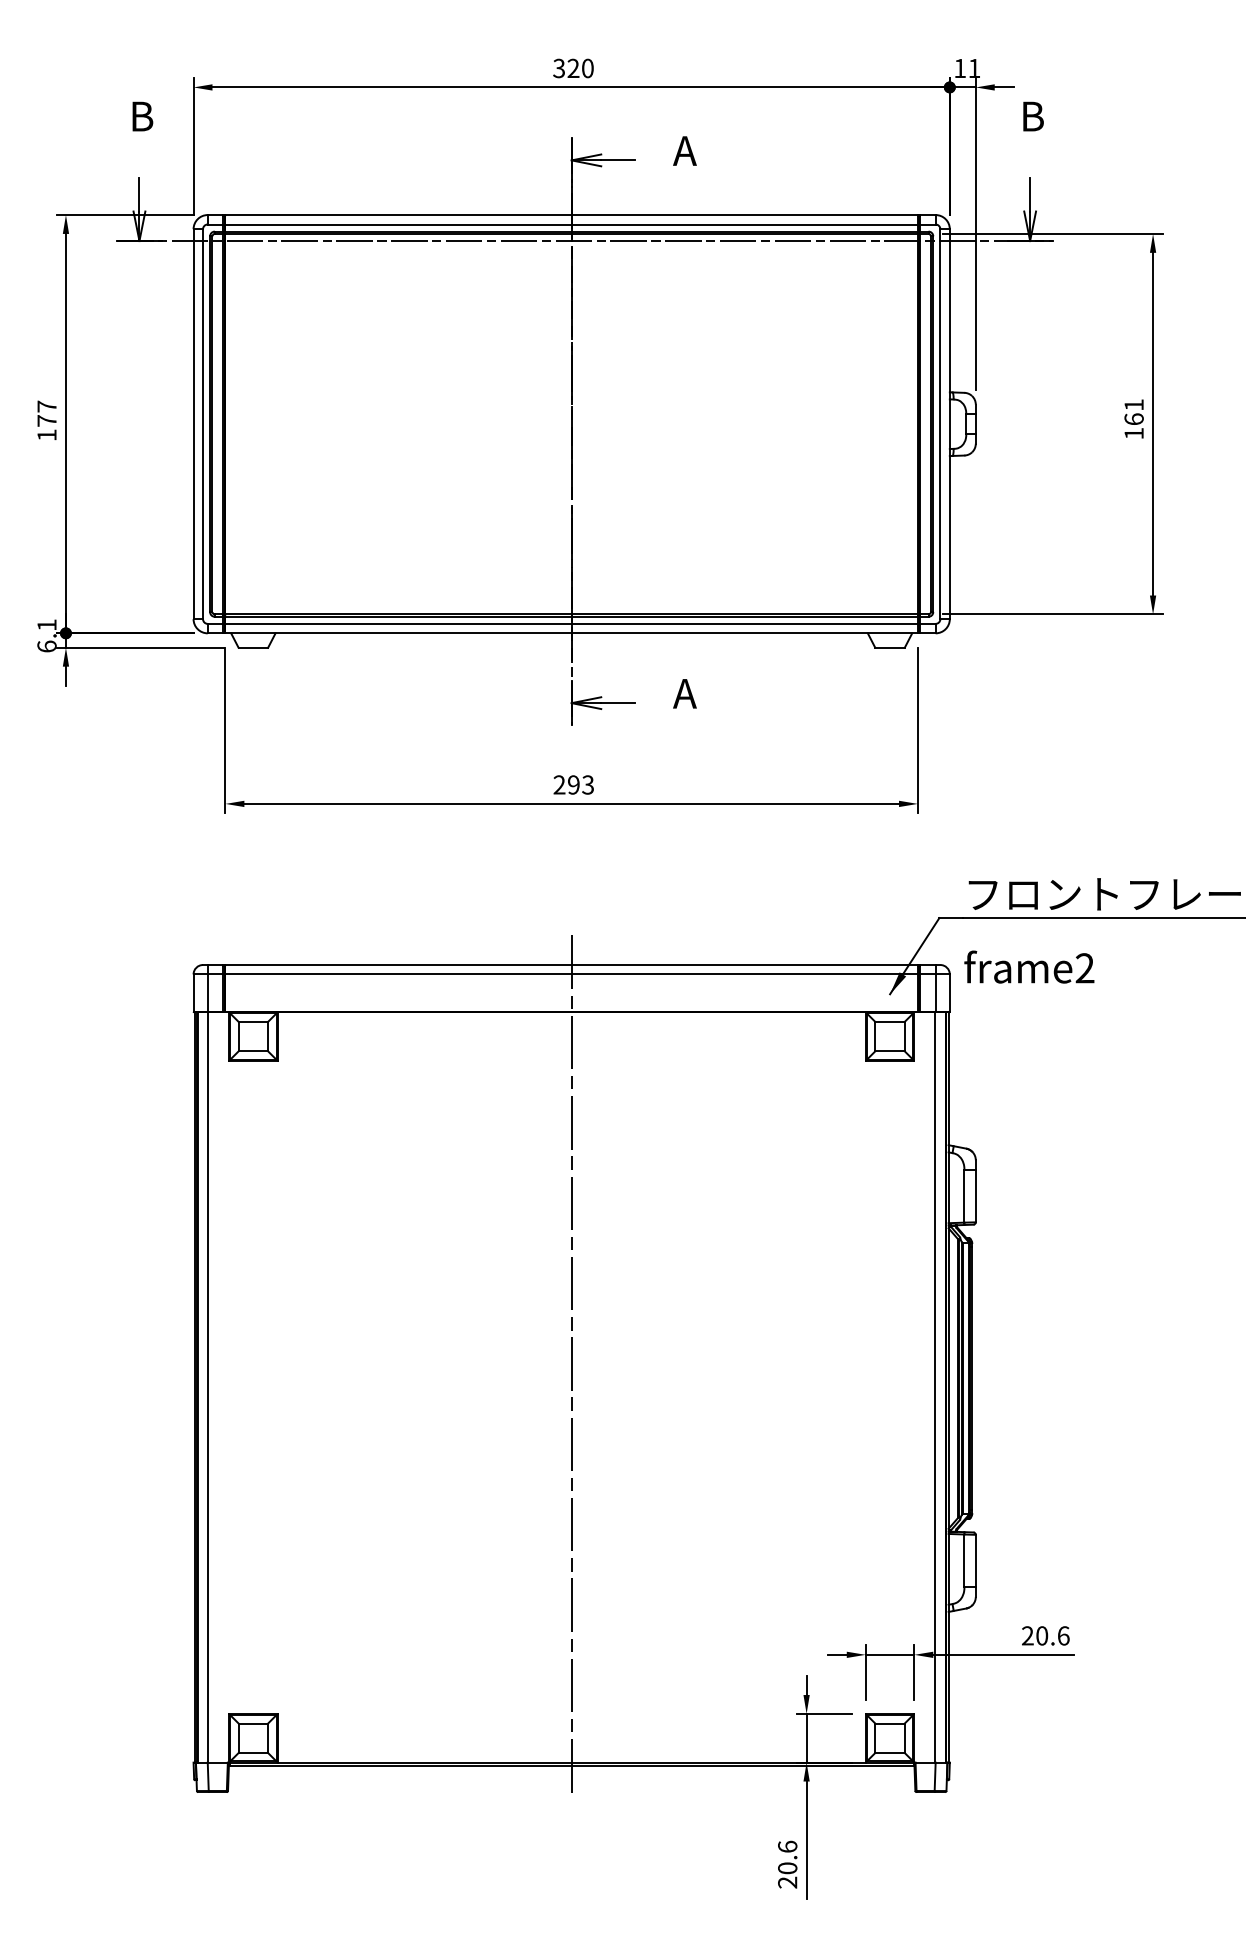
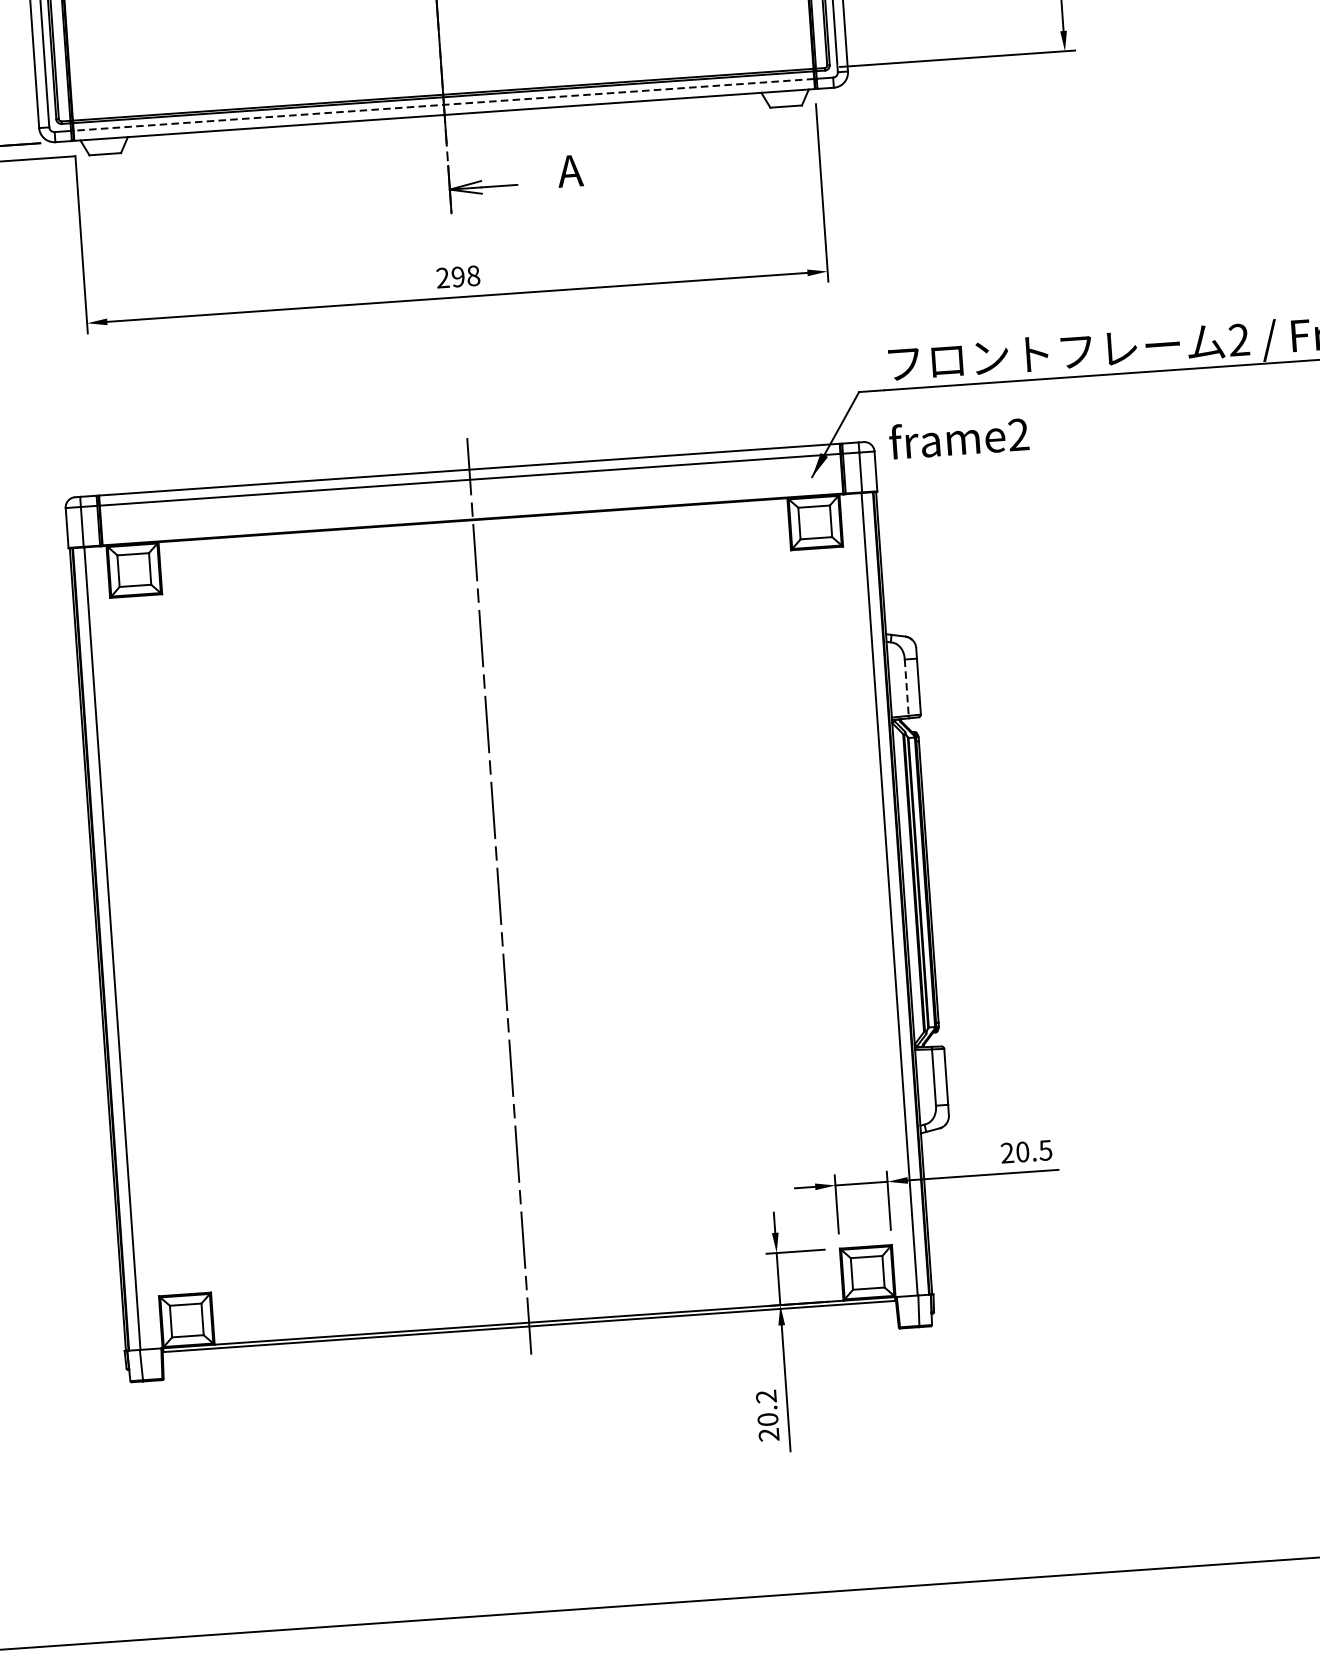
line: (571, 623) -> (443, 104), solid -> dashed
text: (588, 784) -> (473, 275), 293 -> 298
line: (964, 1196) -> (906, 687), solid -> dashed
text: (1063, 1635) -> (1045, 1149), 20.6 -> 20.5
text: (787, 1846) -> (766, 1396), 20.6 -> 20.2

